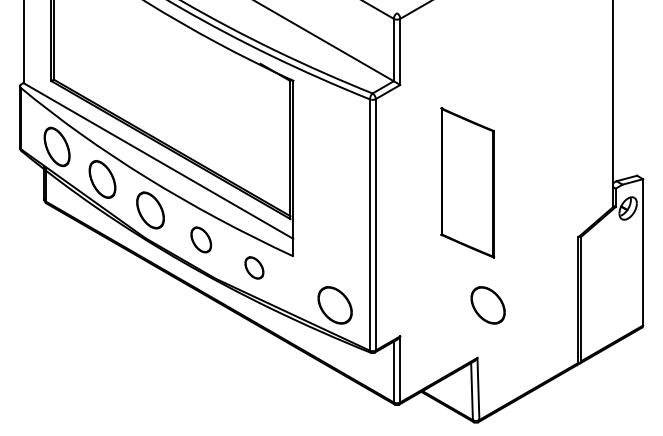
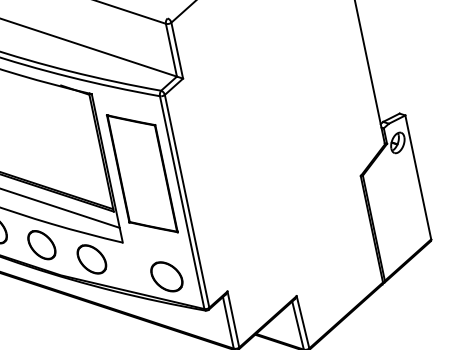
part: (467, 182) -> (142, 173), moved
part: (201, 239) -> (42, 244), size x1.43
part: (254, 267) -> (91, 258), size x1.67
part: (487, 305) -> (295, 249), removed

